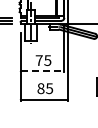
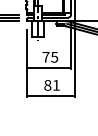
line: (42, 71) -> (49, 68), dashed -> solid
text: (48, 88) -> (55, 85), 85 -> 81

